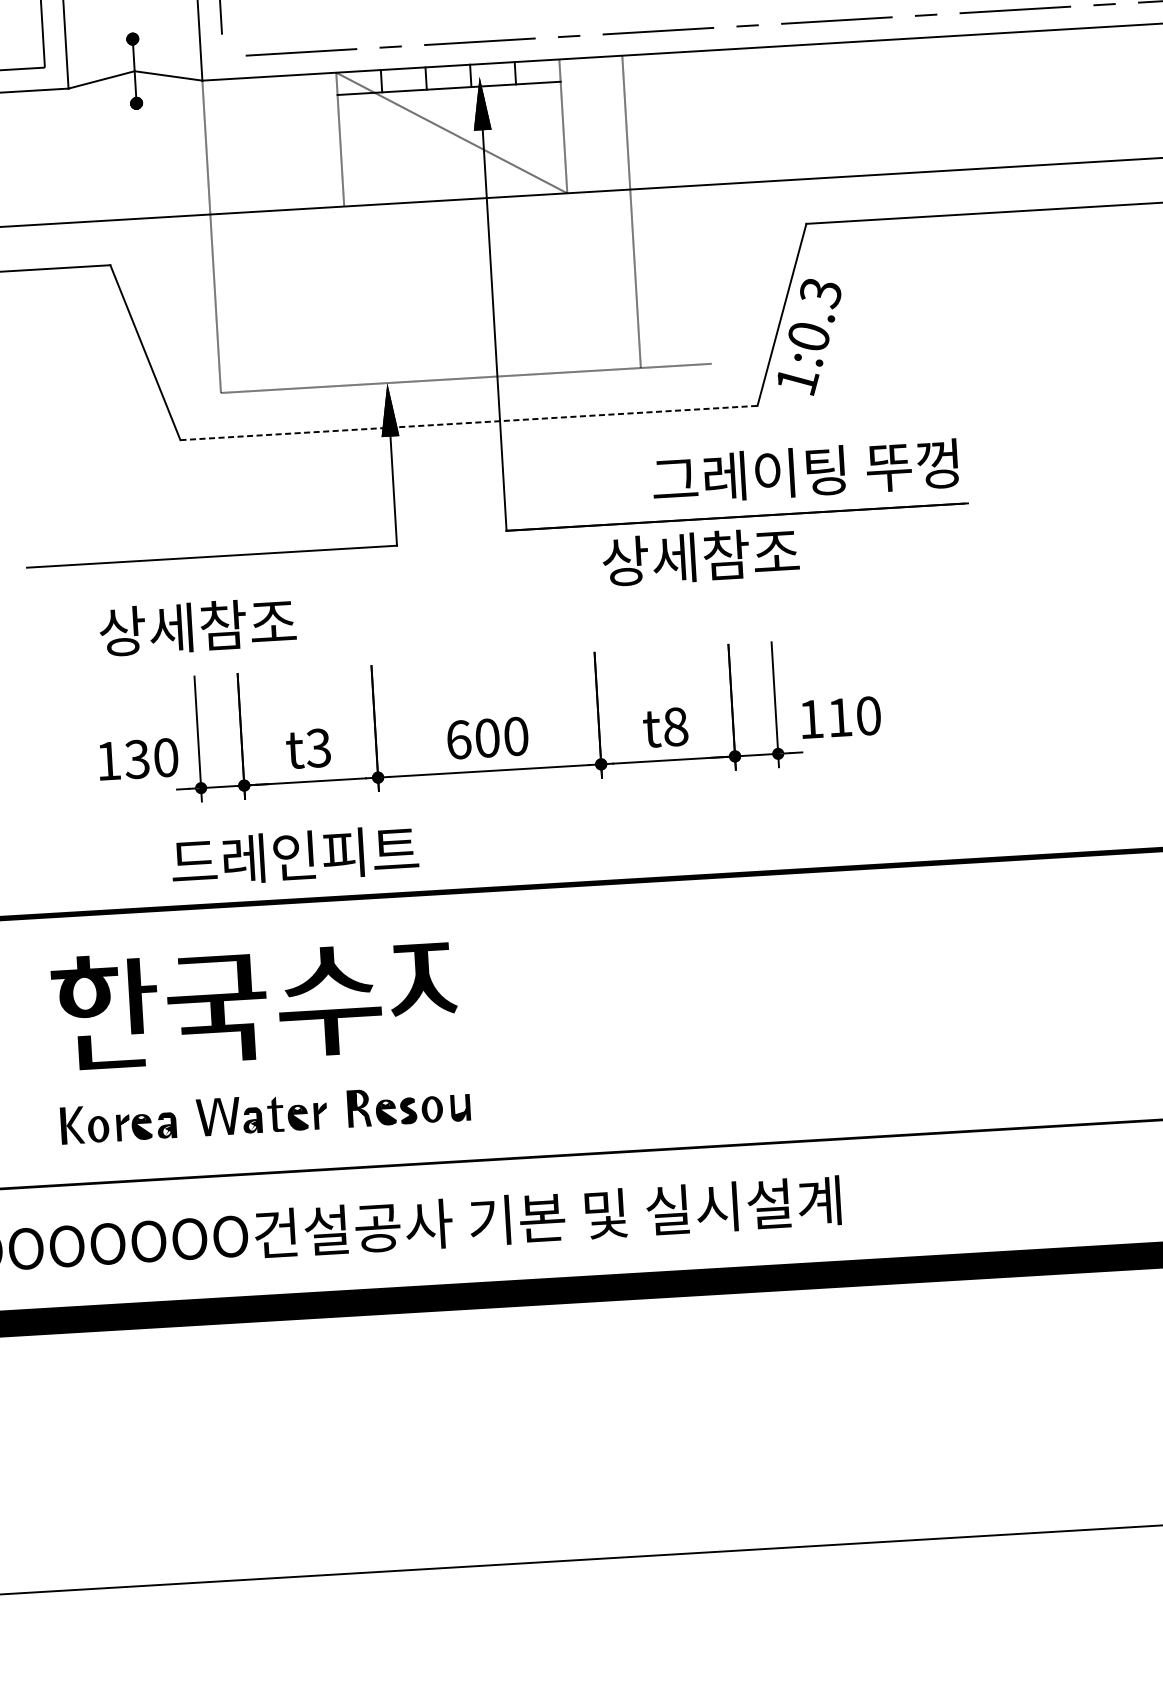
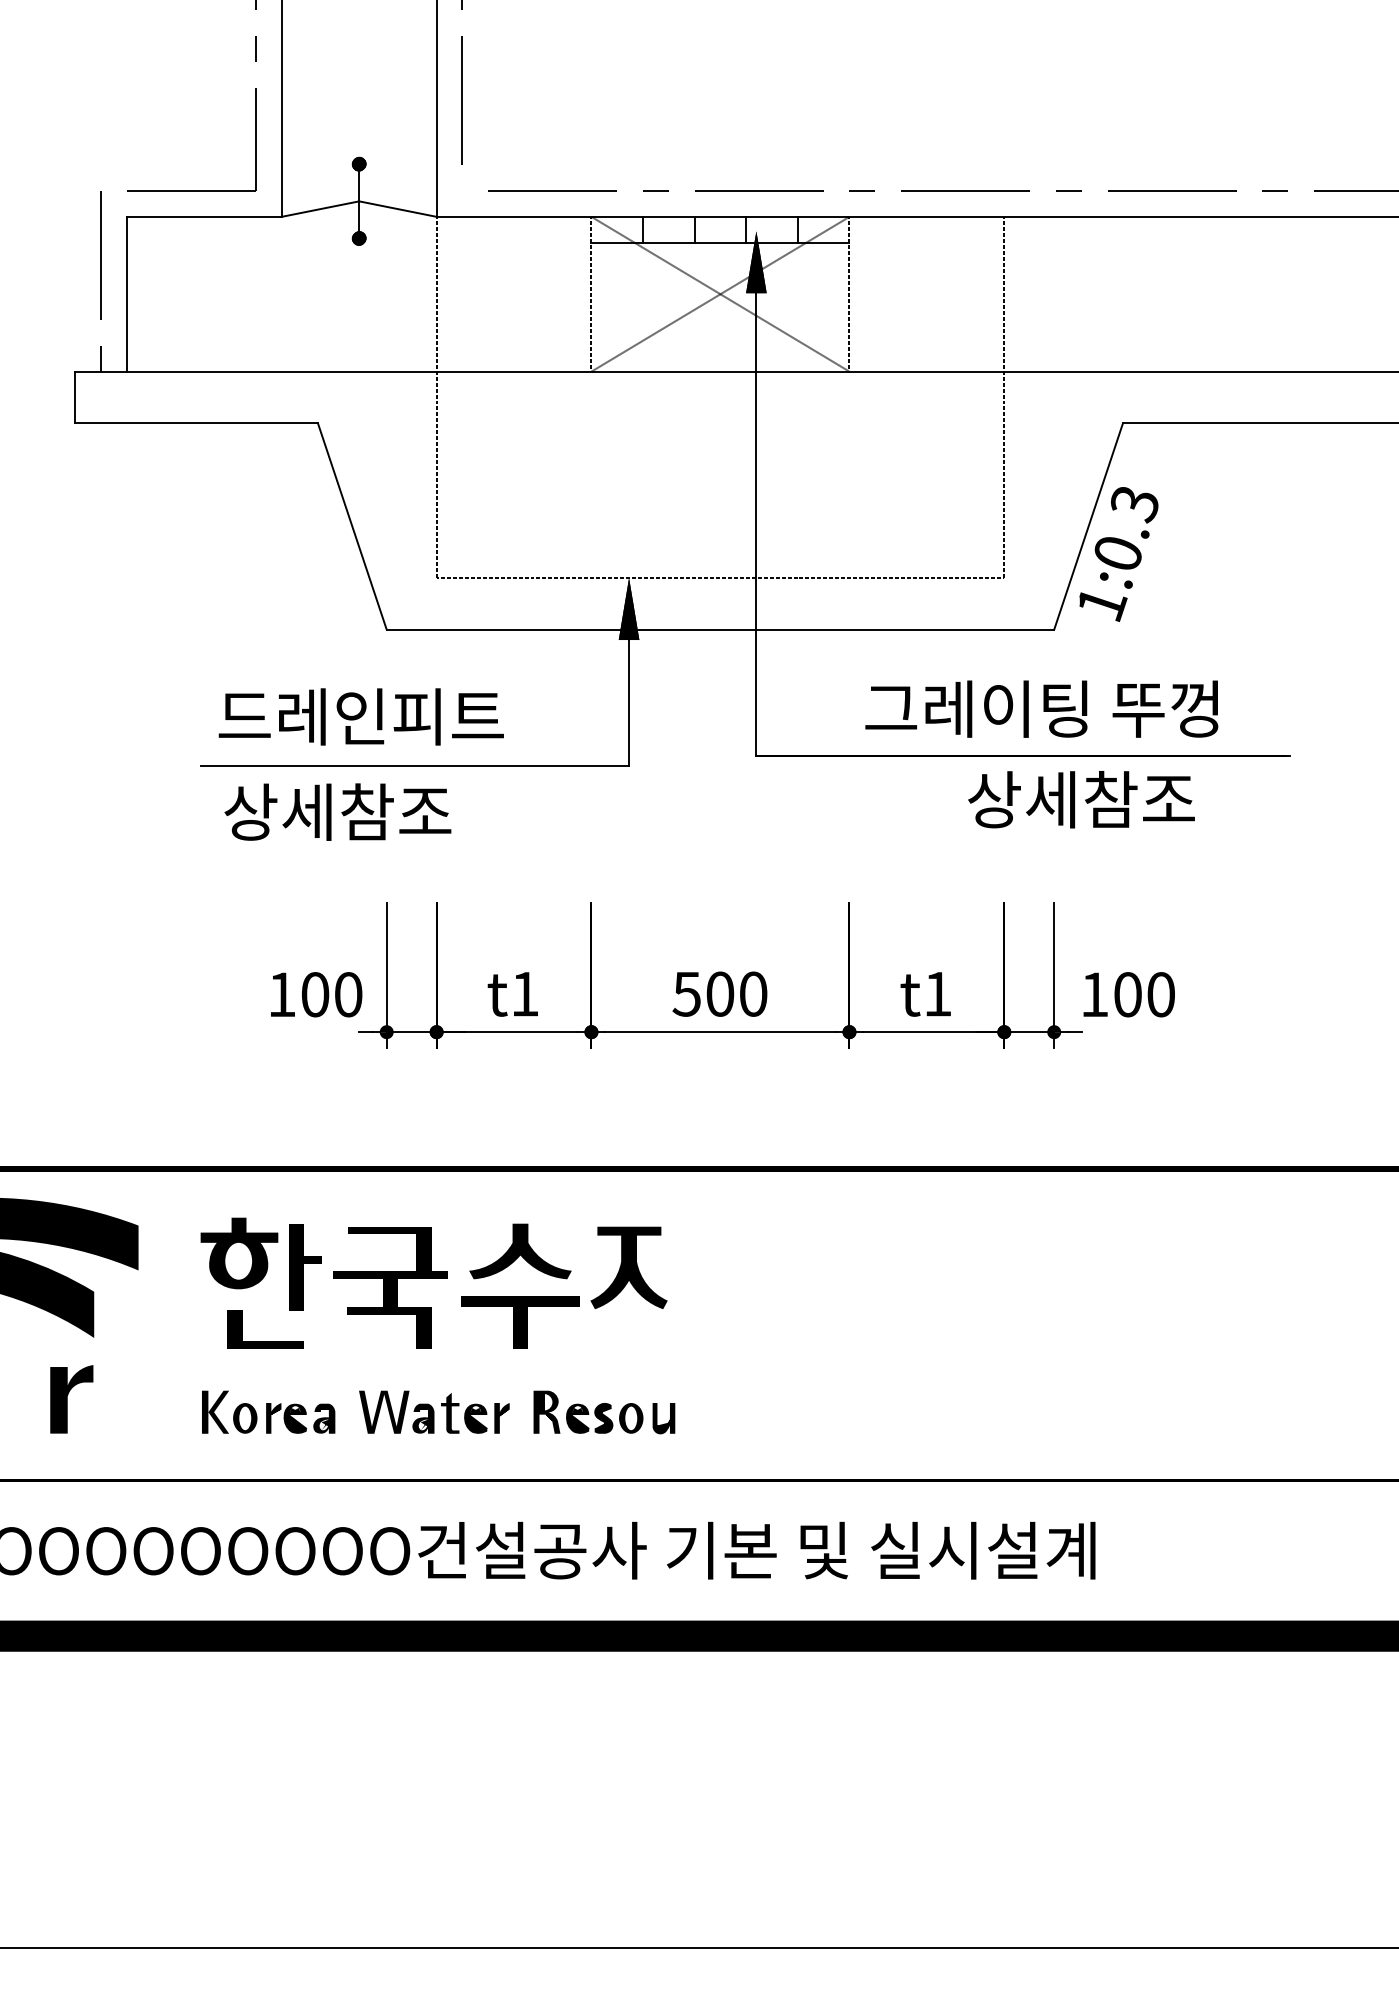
line: (451, 132) -> (720, 293), added
line: (631, 211) -> (1004, 397), moved
line: (469, 422) -> (720, 629), dashed -> solid
text: (805, 471) -> (1041, 708), moved
text: (700, 556) -> (1081, 799), moved
text: (197, 626) -> (337, 811), moved
text: (839, 717) -> (1127, 994), 110 -> 100
text: (675, 726) -> (937, 993), t8 -> t1
text: (458, 739) -> (686, 993), 600 -> 500
text: (318, 747) -> (524, 993), t3 -> t1
text: (136, 759) -> (314, 994), 130 -> 100
text: (294, 855) -> (360, 716), moved

